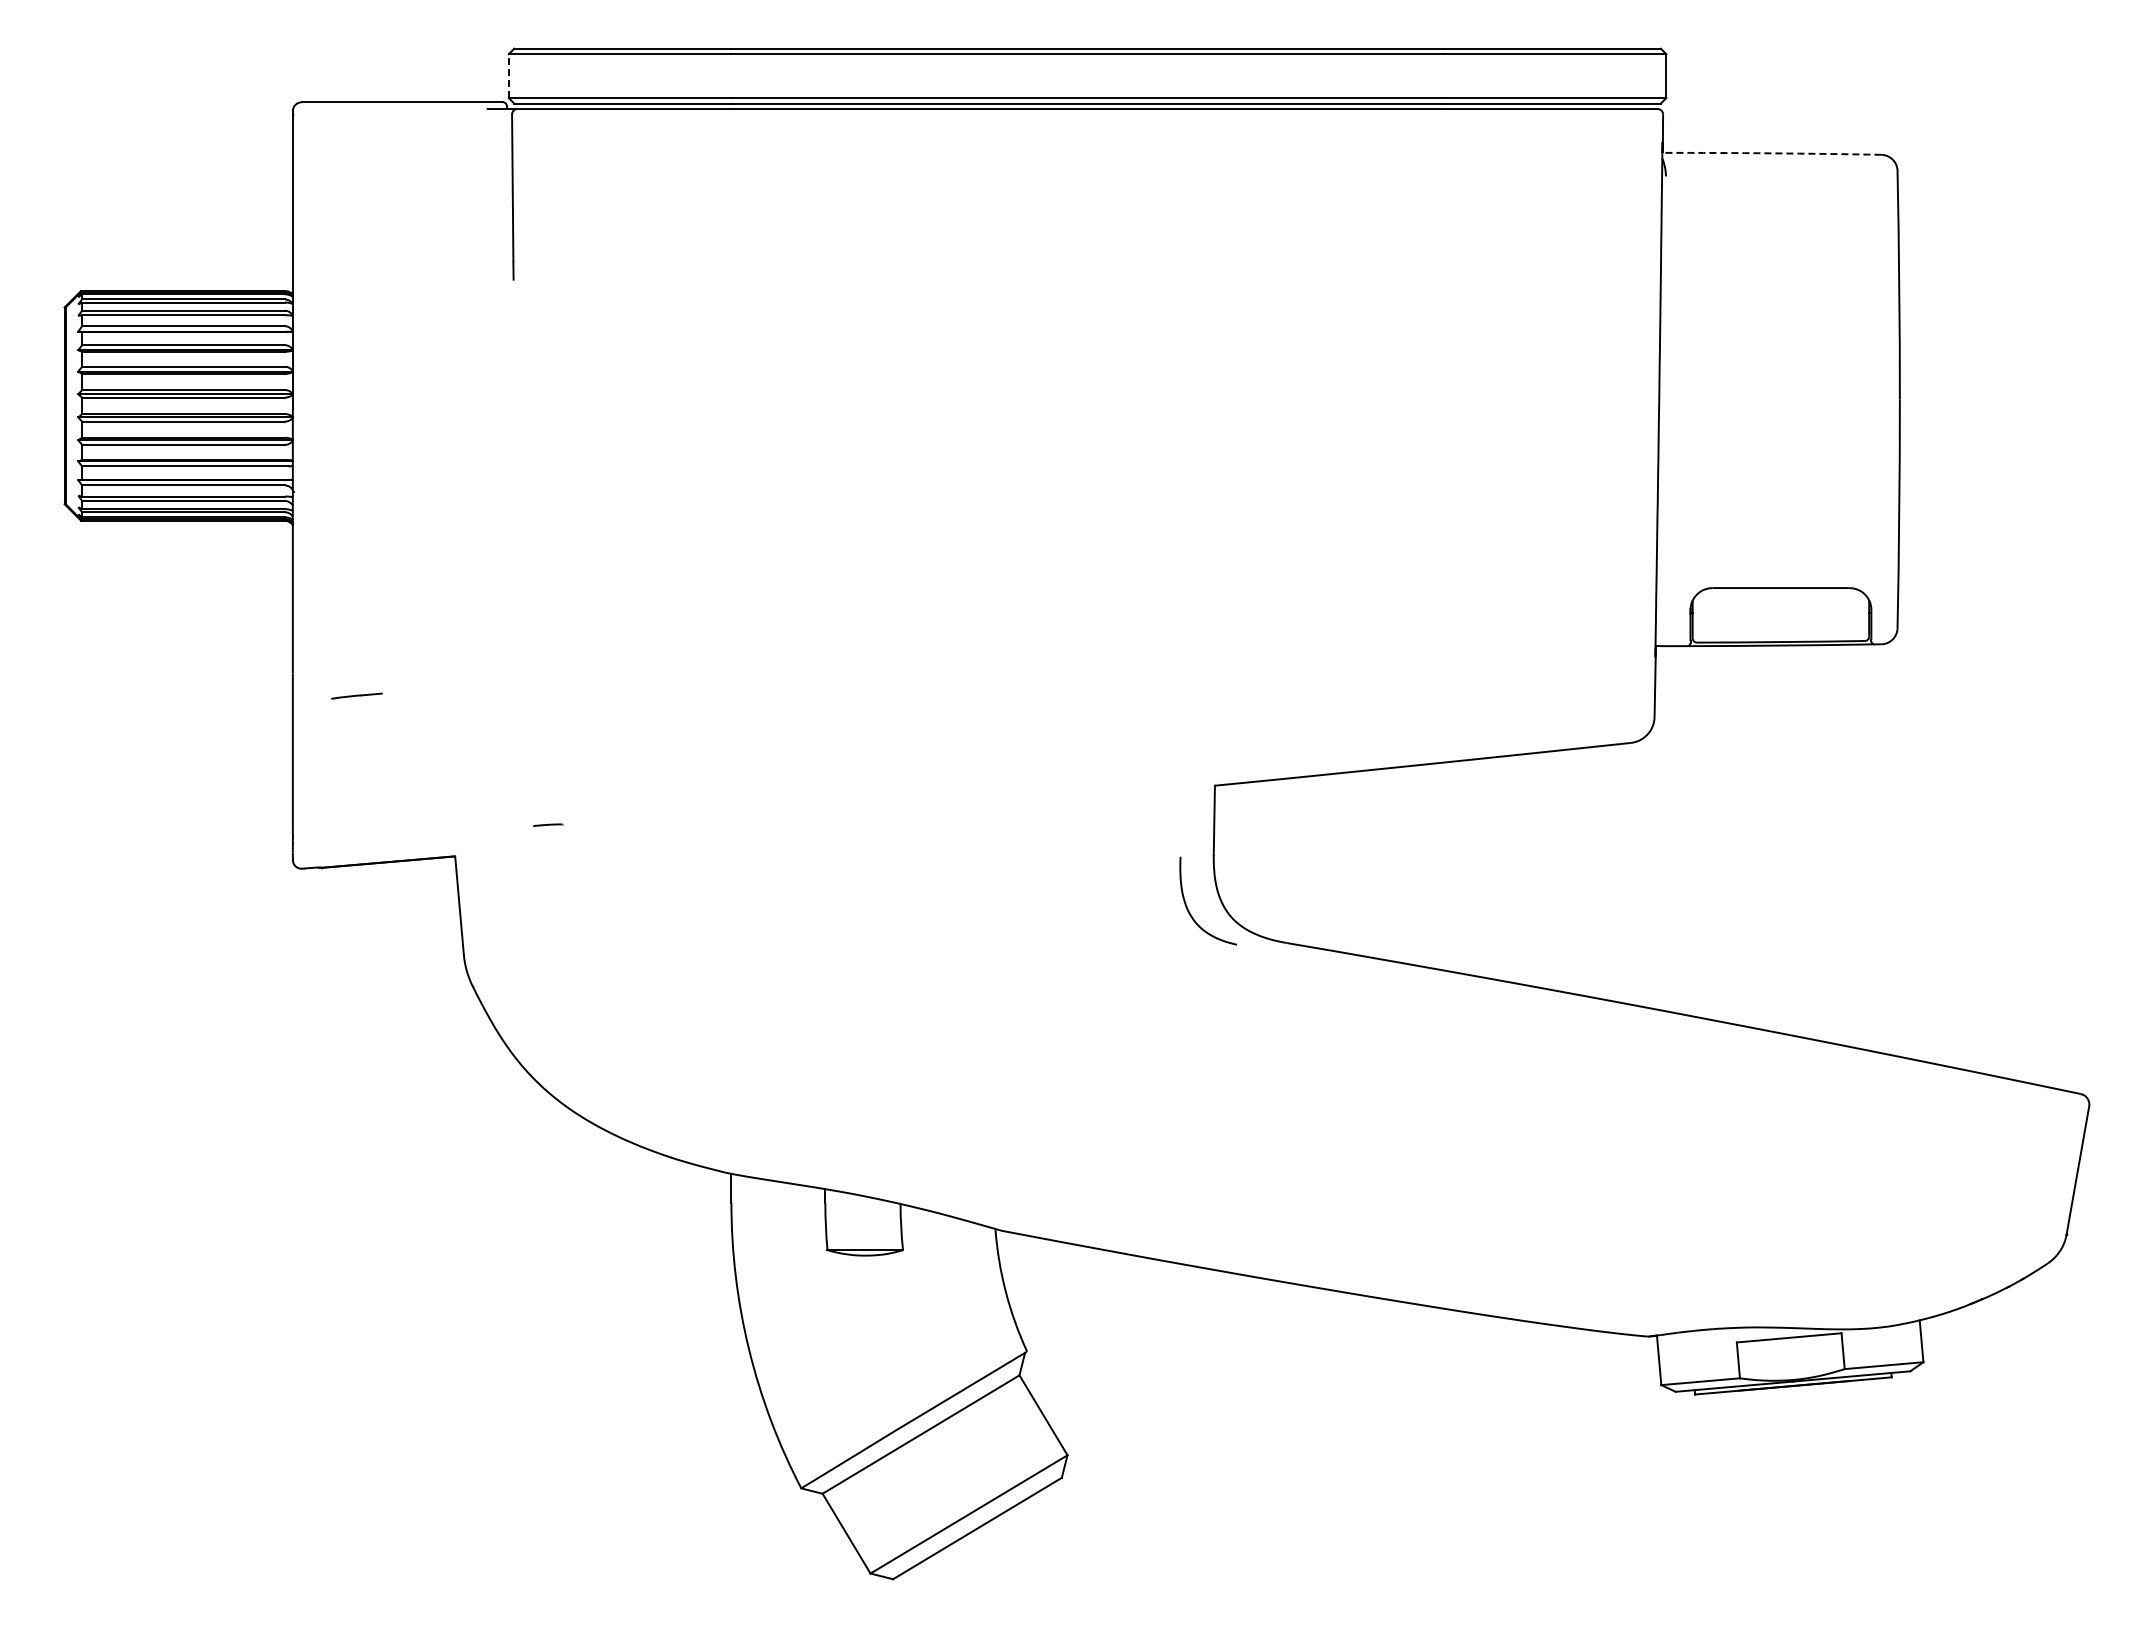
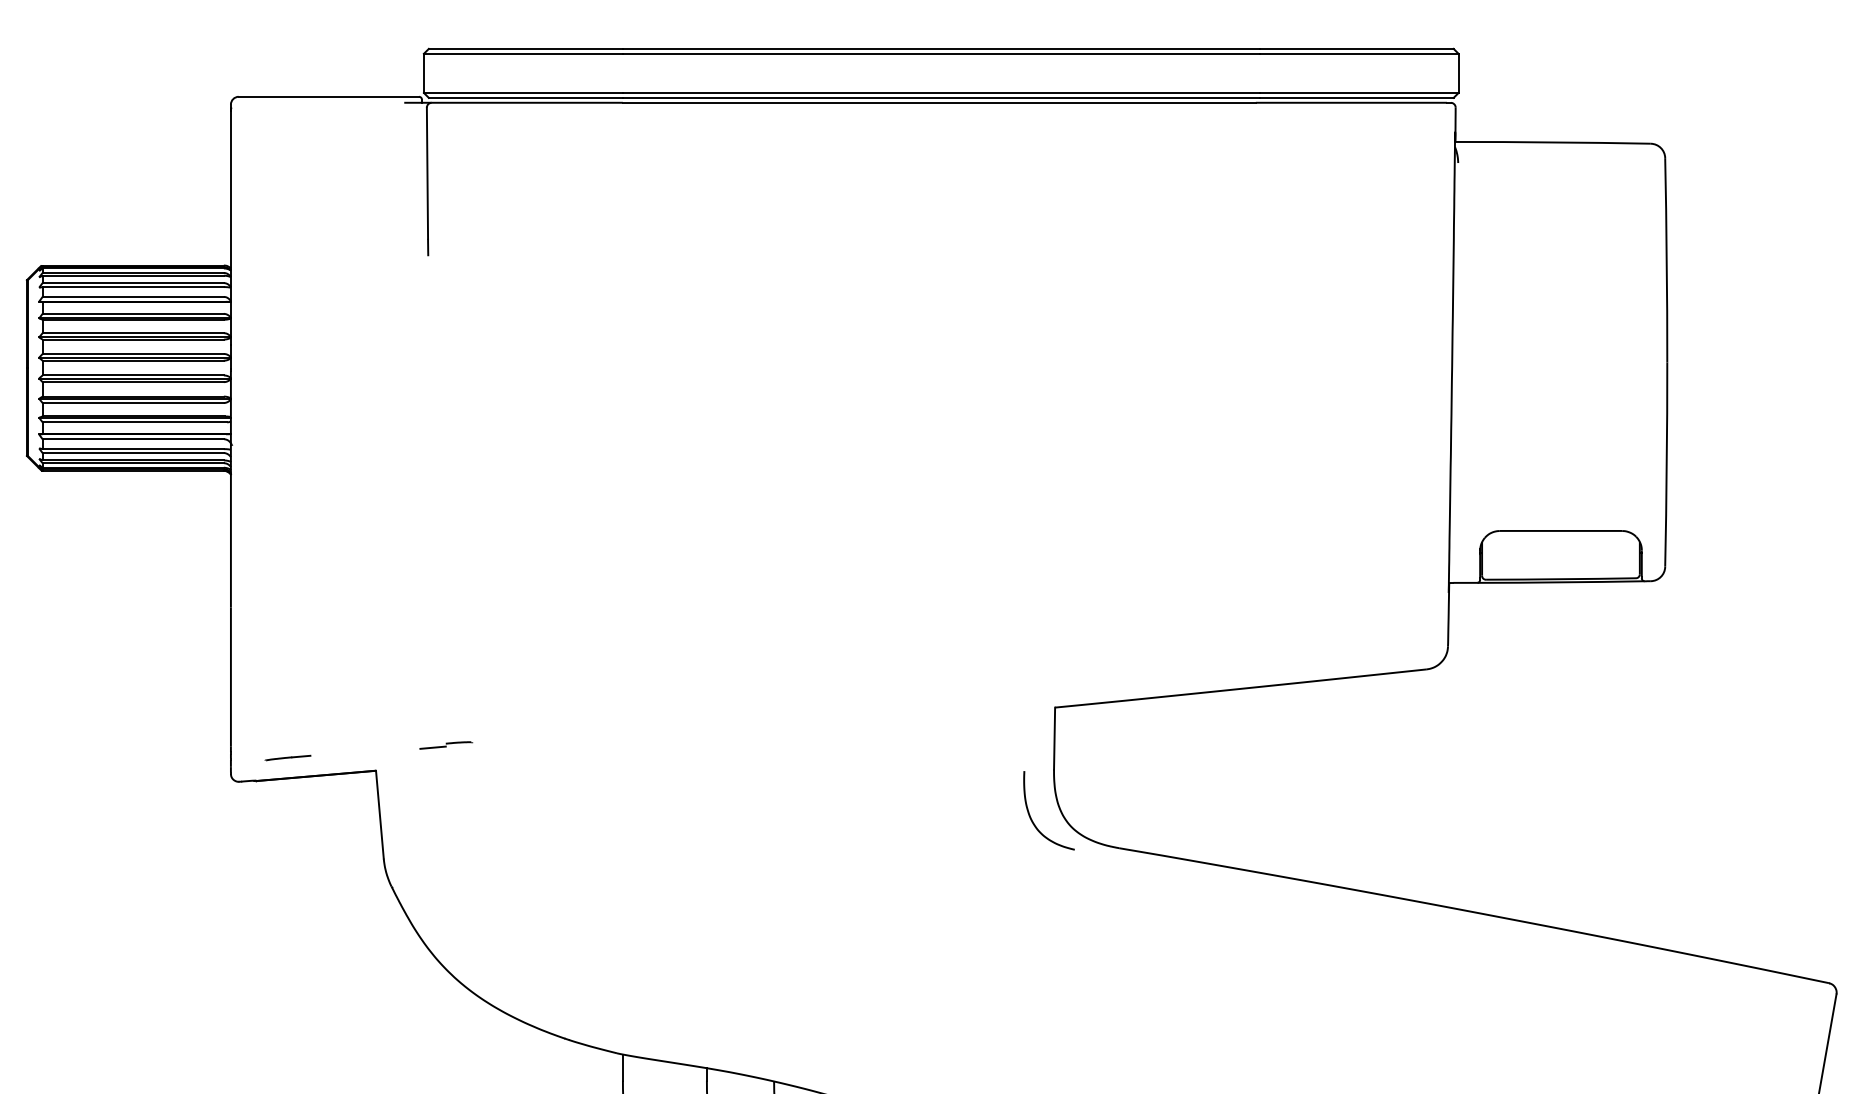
line: (508, 76) -> (423, 73), dashed -> solid
arc: (1771, 153) -> (1552, 142), dashed -> solid
line: (356, 695) -> (287, 757), moved
line: (518, 830) -> (432, 747), added

